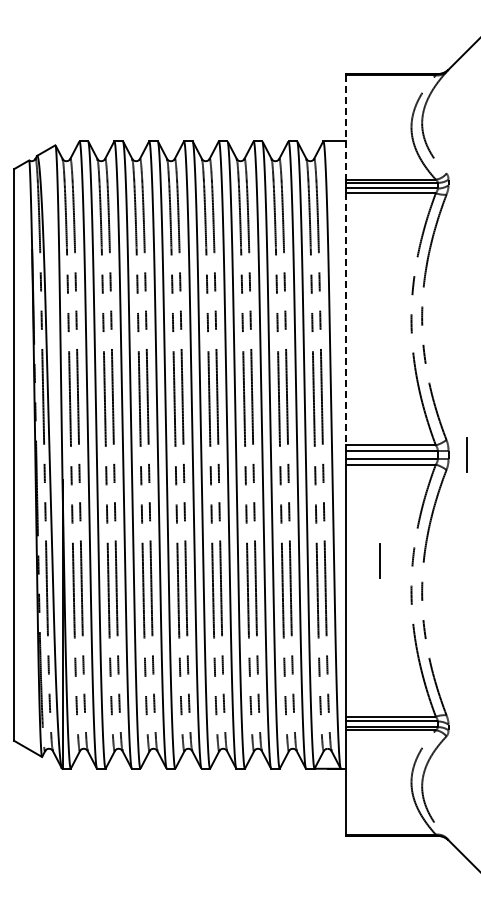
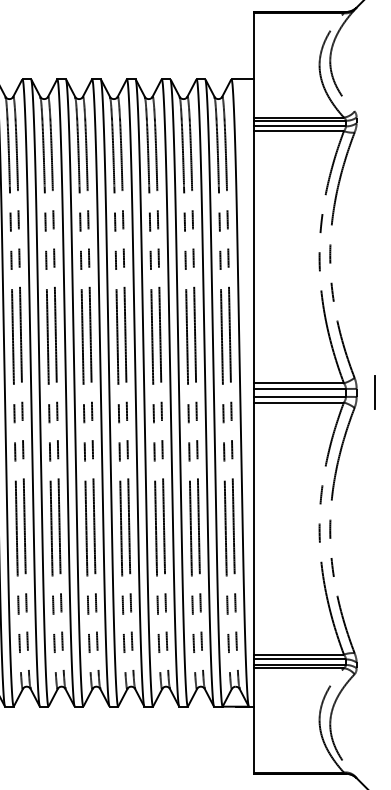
line: (346, 127) -> (254, 65), dashed -> solid
line: (346, 319) -> (254, 257), dashed -> solid
line: (379, 560) -> (287, 498), removed

